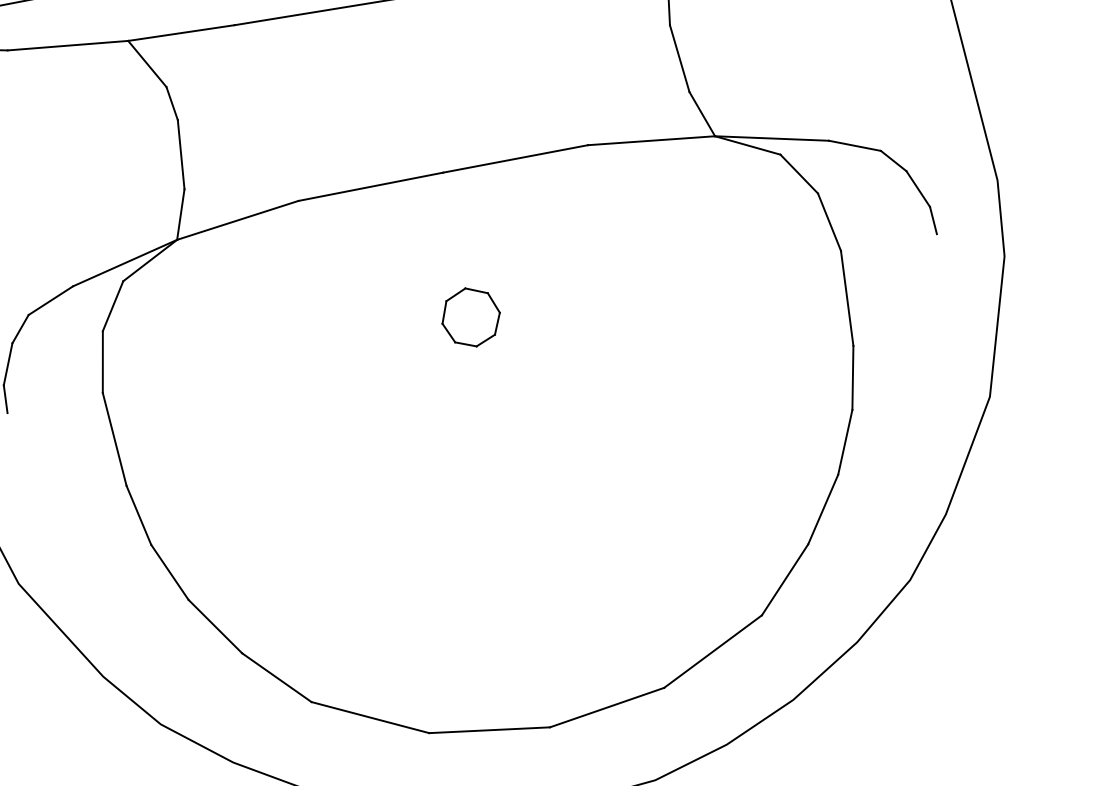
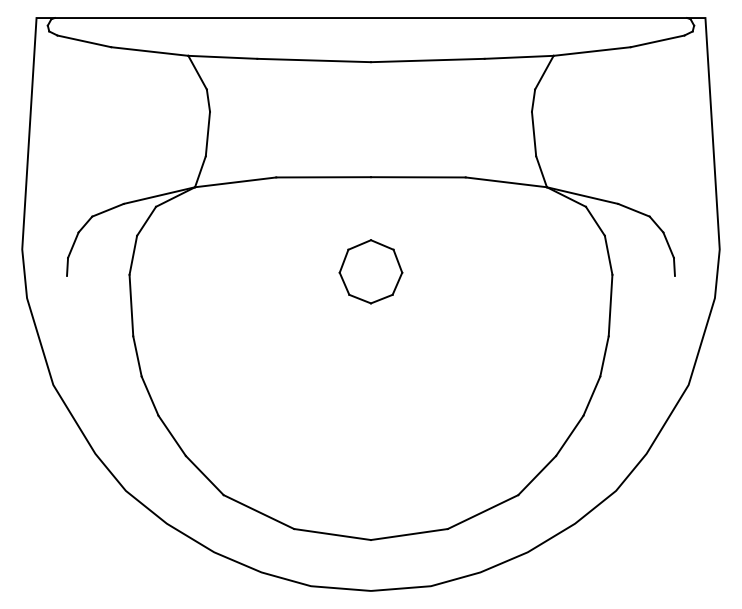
part: (470, 316) -> (370, 271), size x1.67

